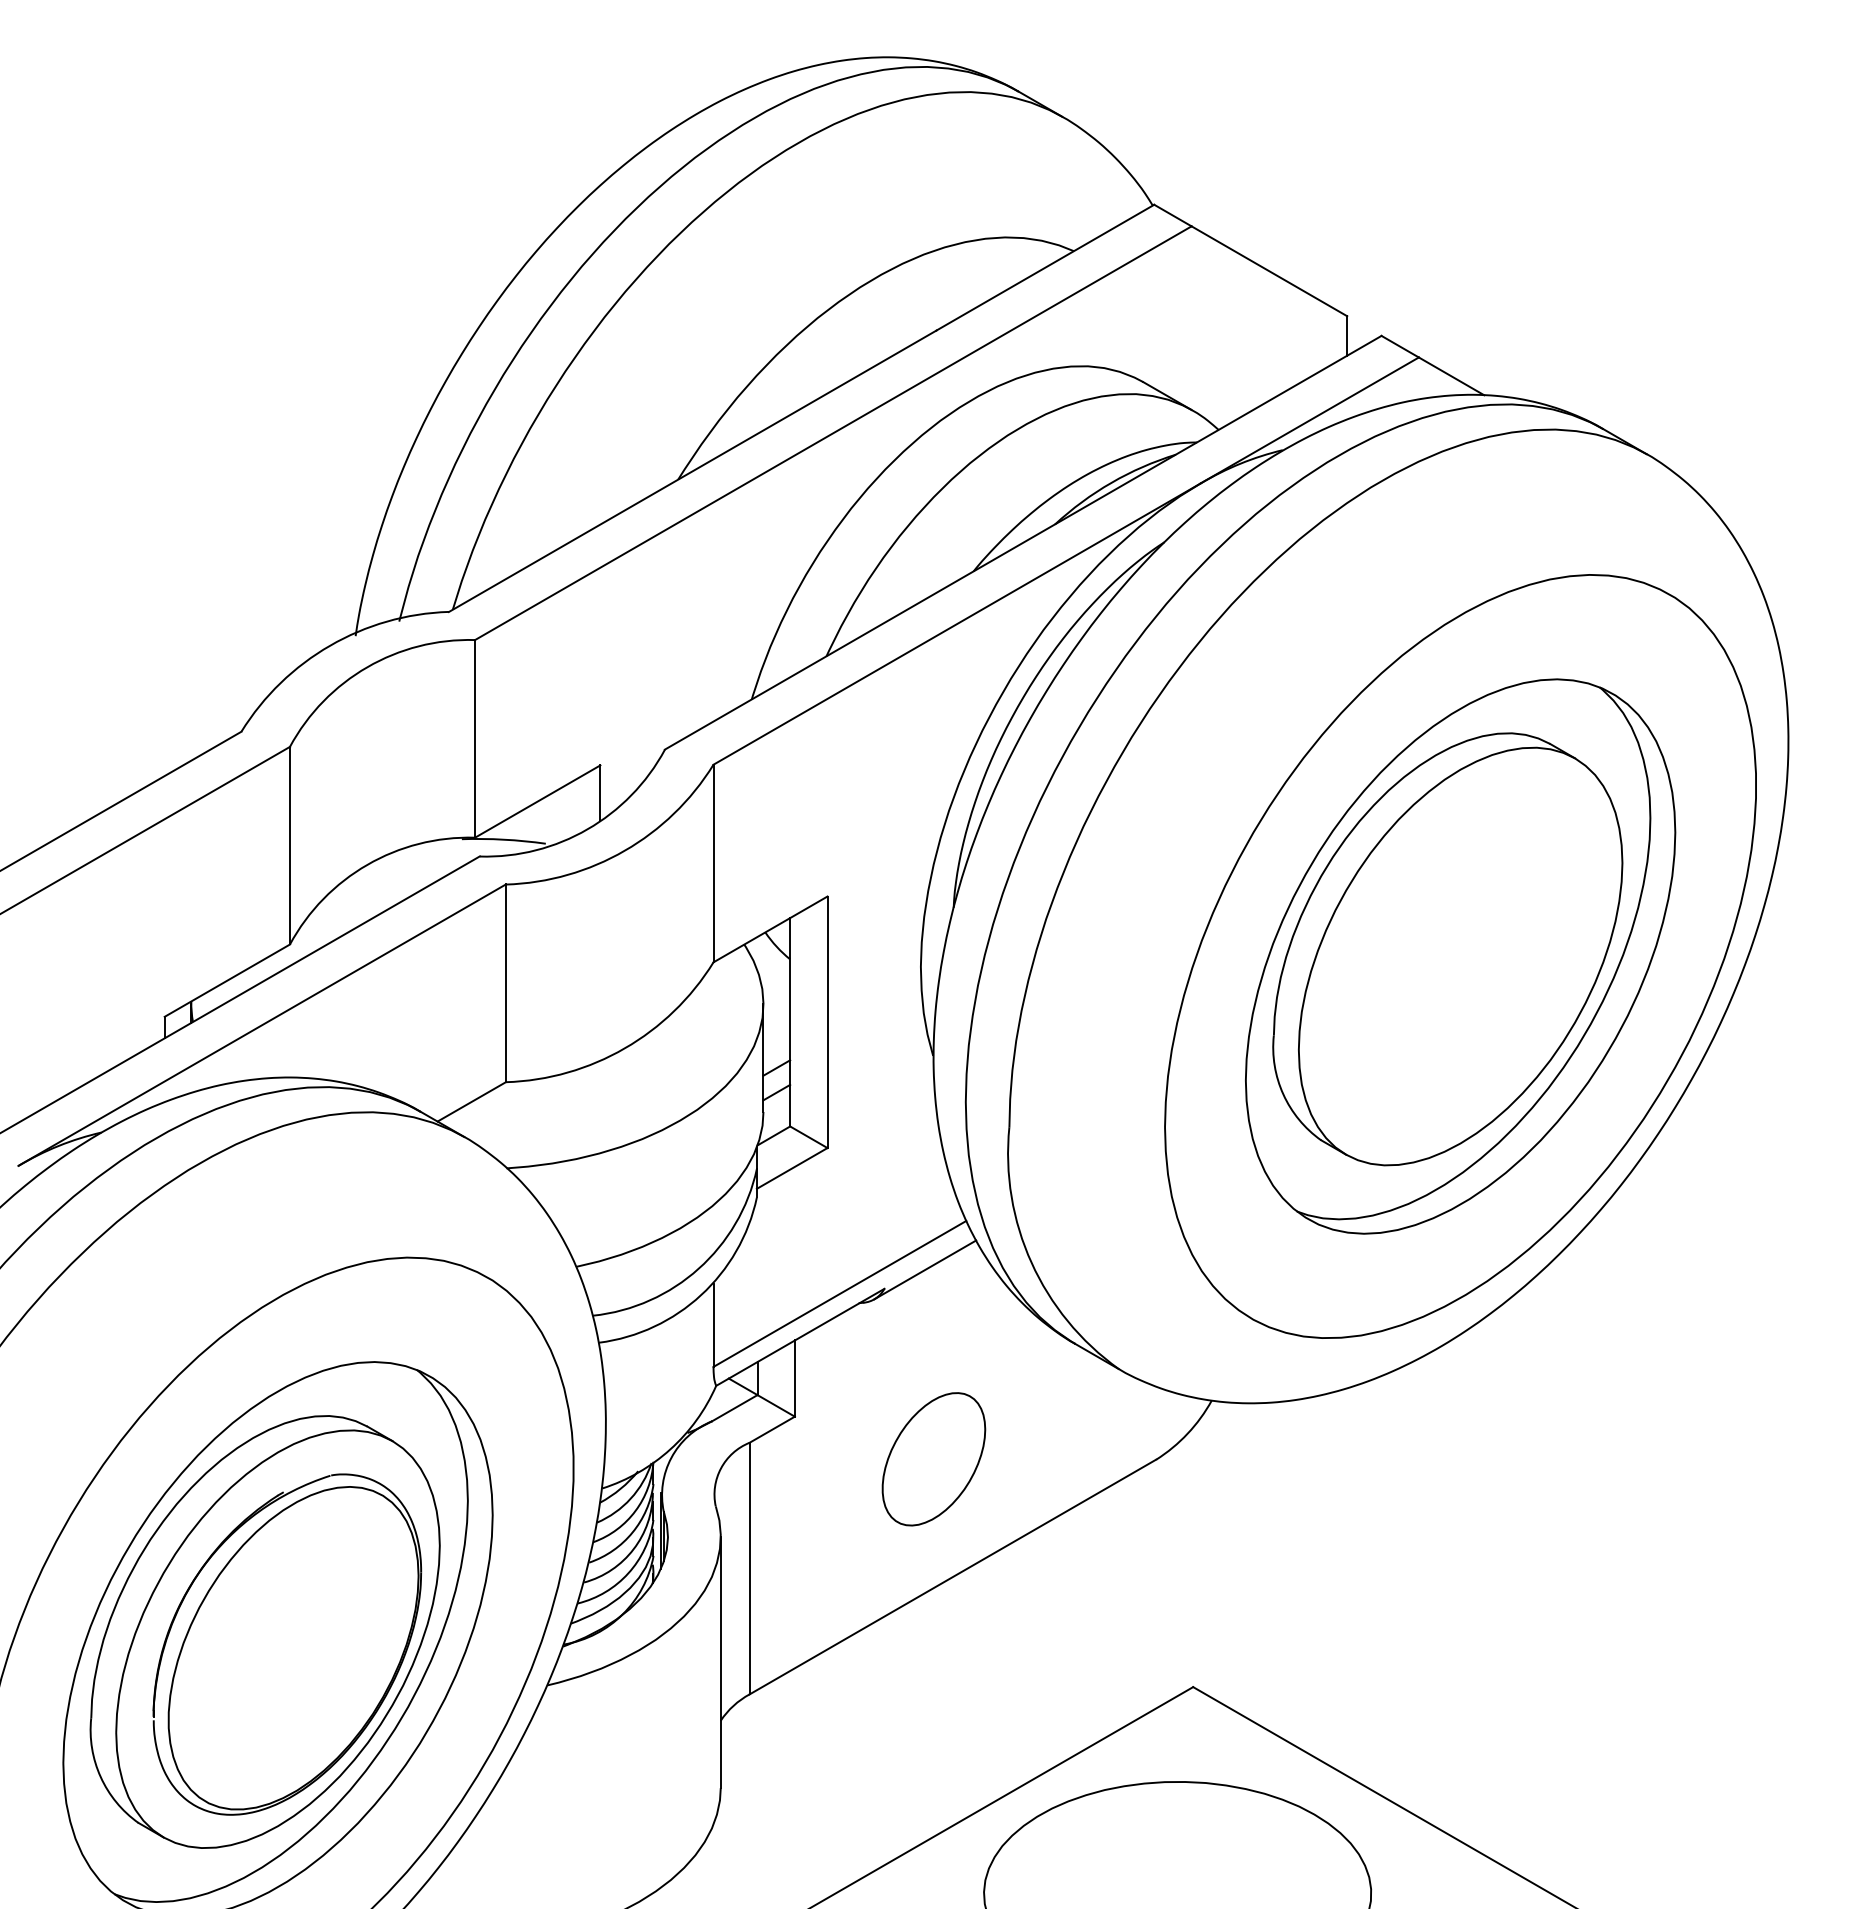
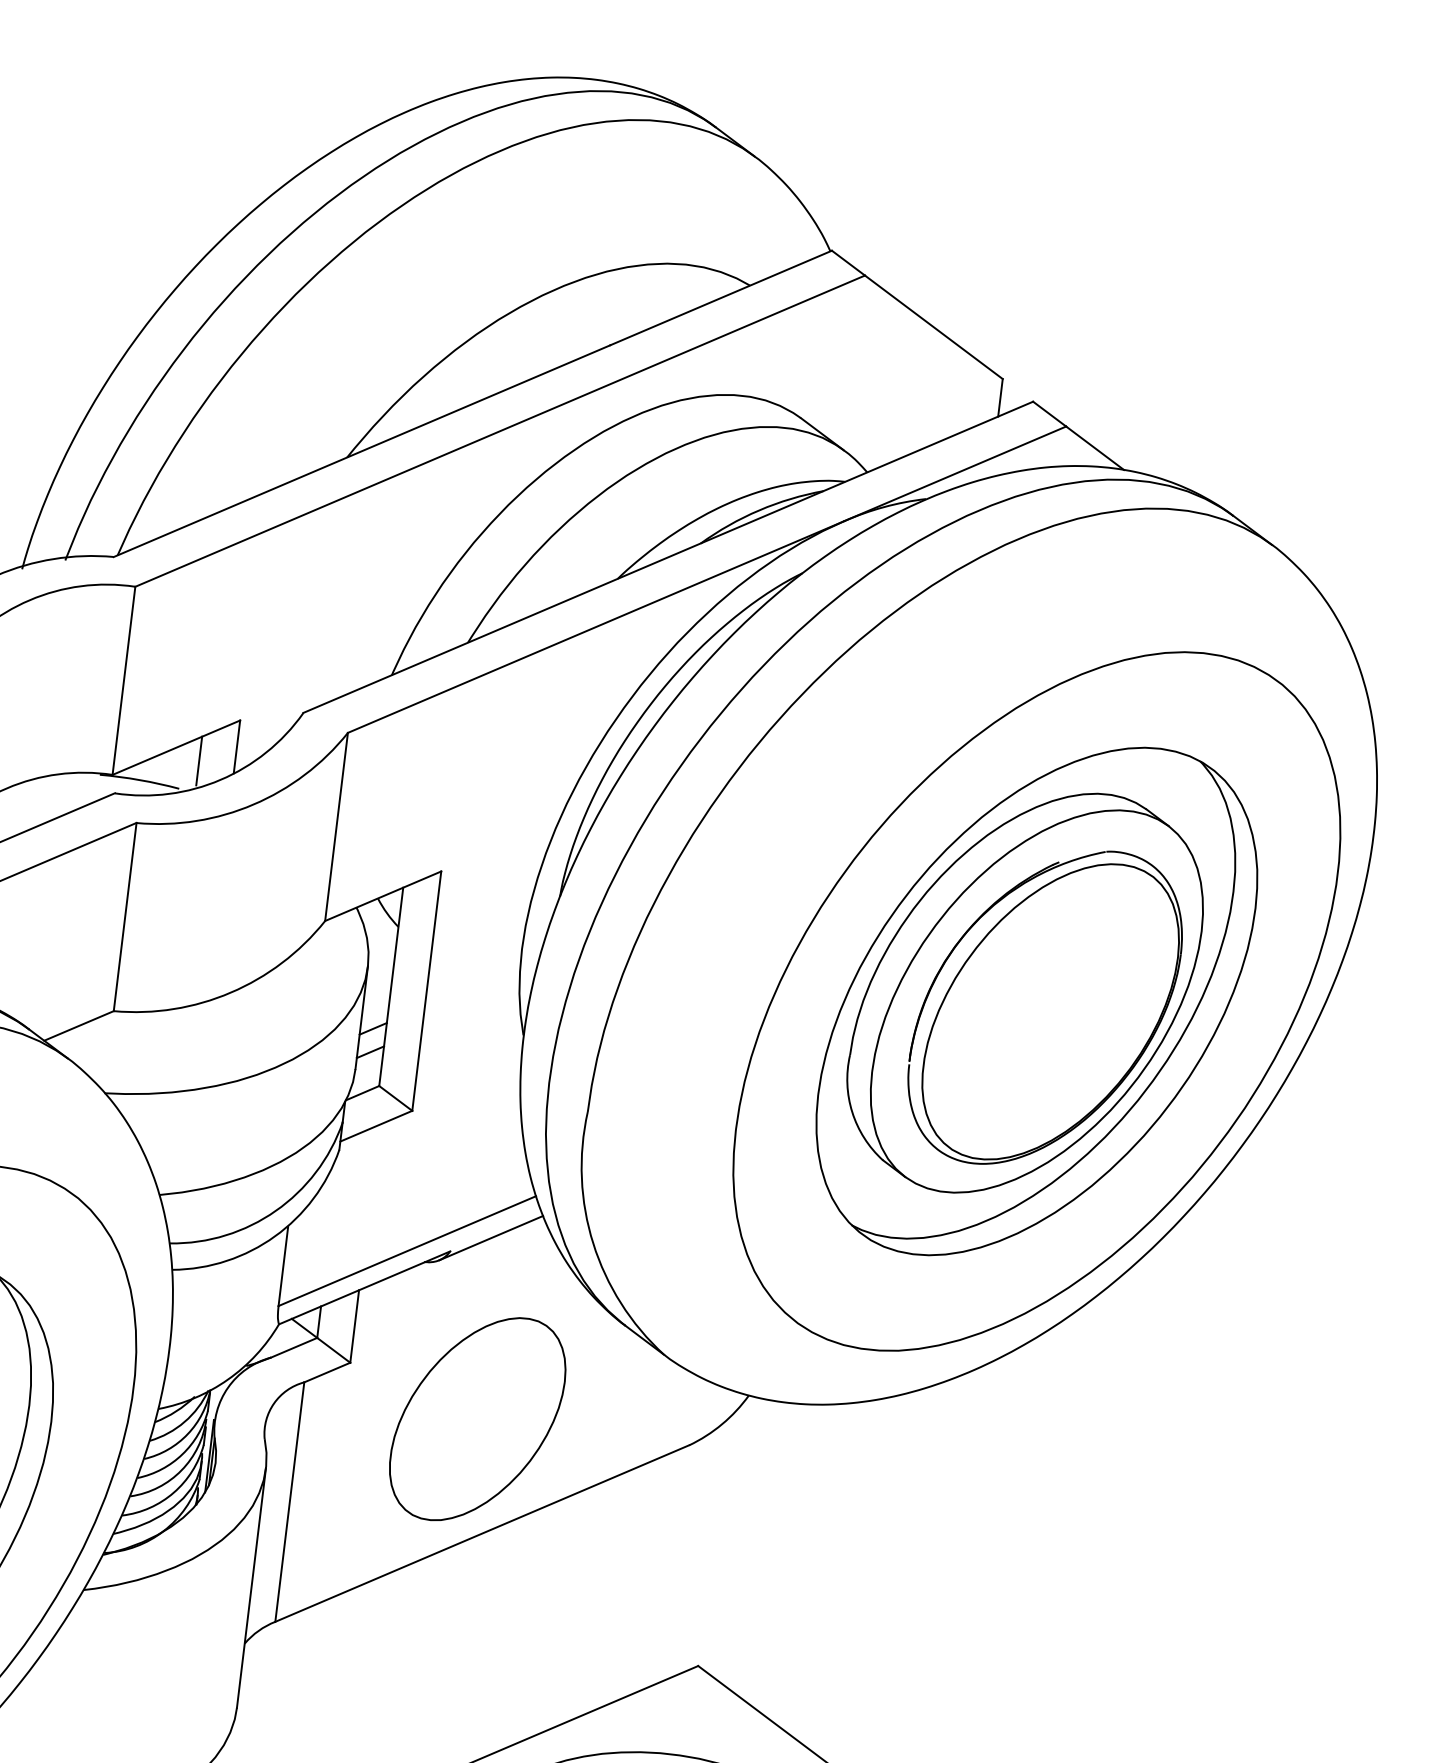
line: (563, 812) -> (199, 761), added
part: (1469, 961) -> (1044, 1007), added
part: (933, 1459) -> (477, 1419), size x1.67

